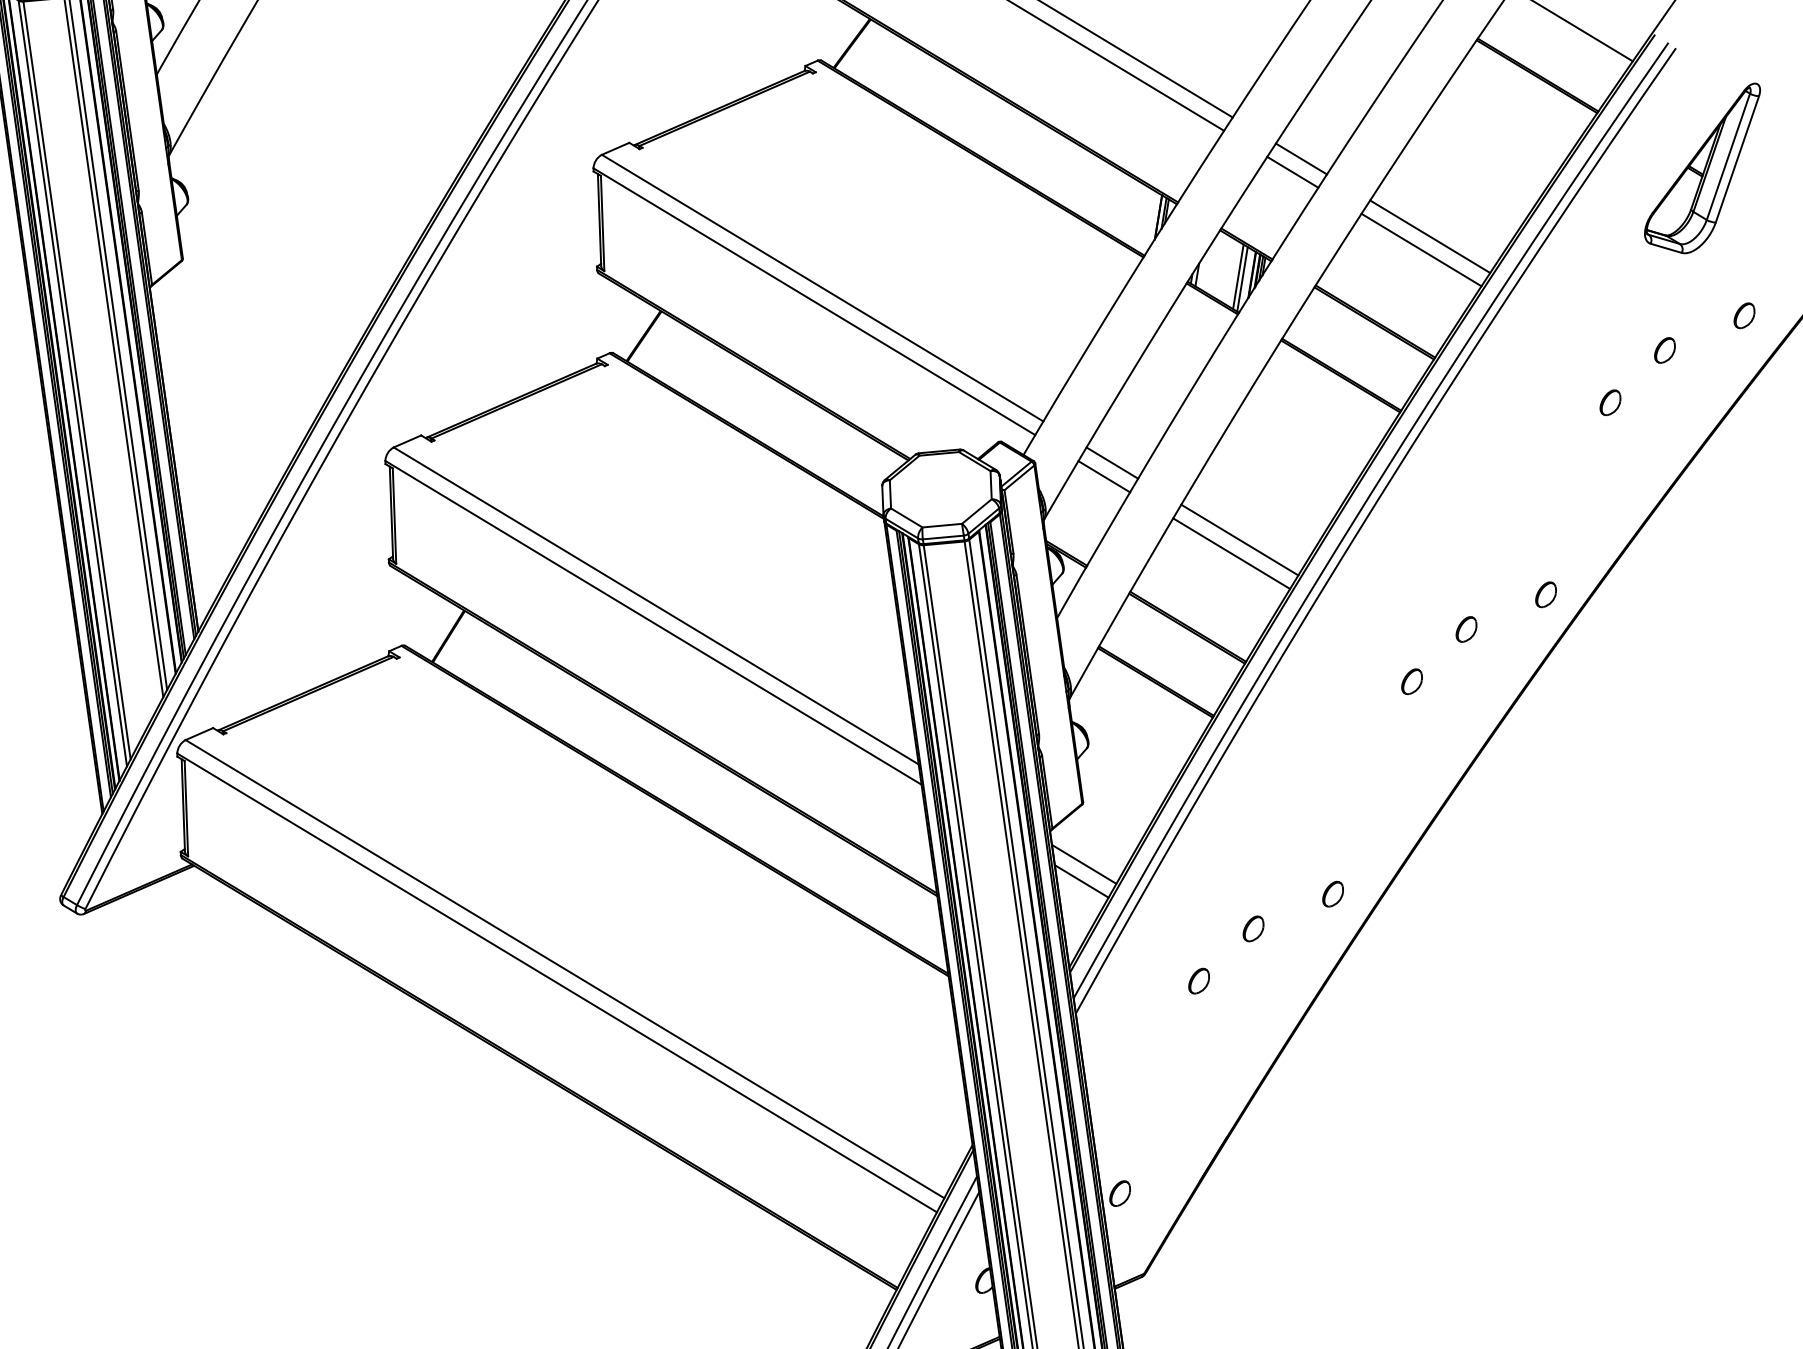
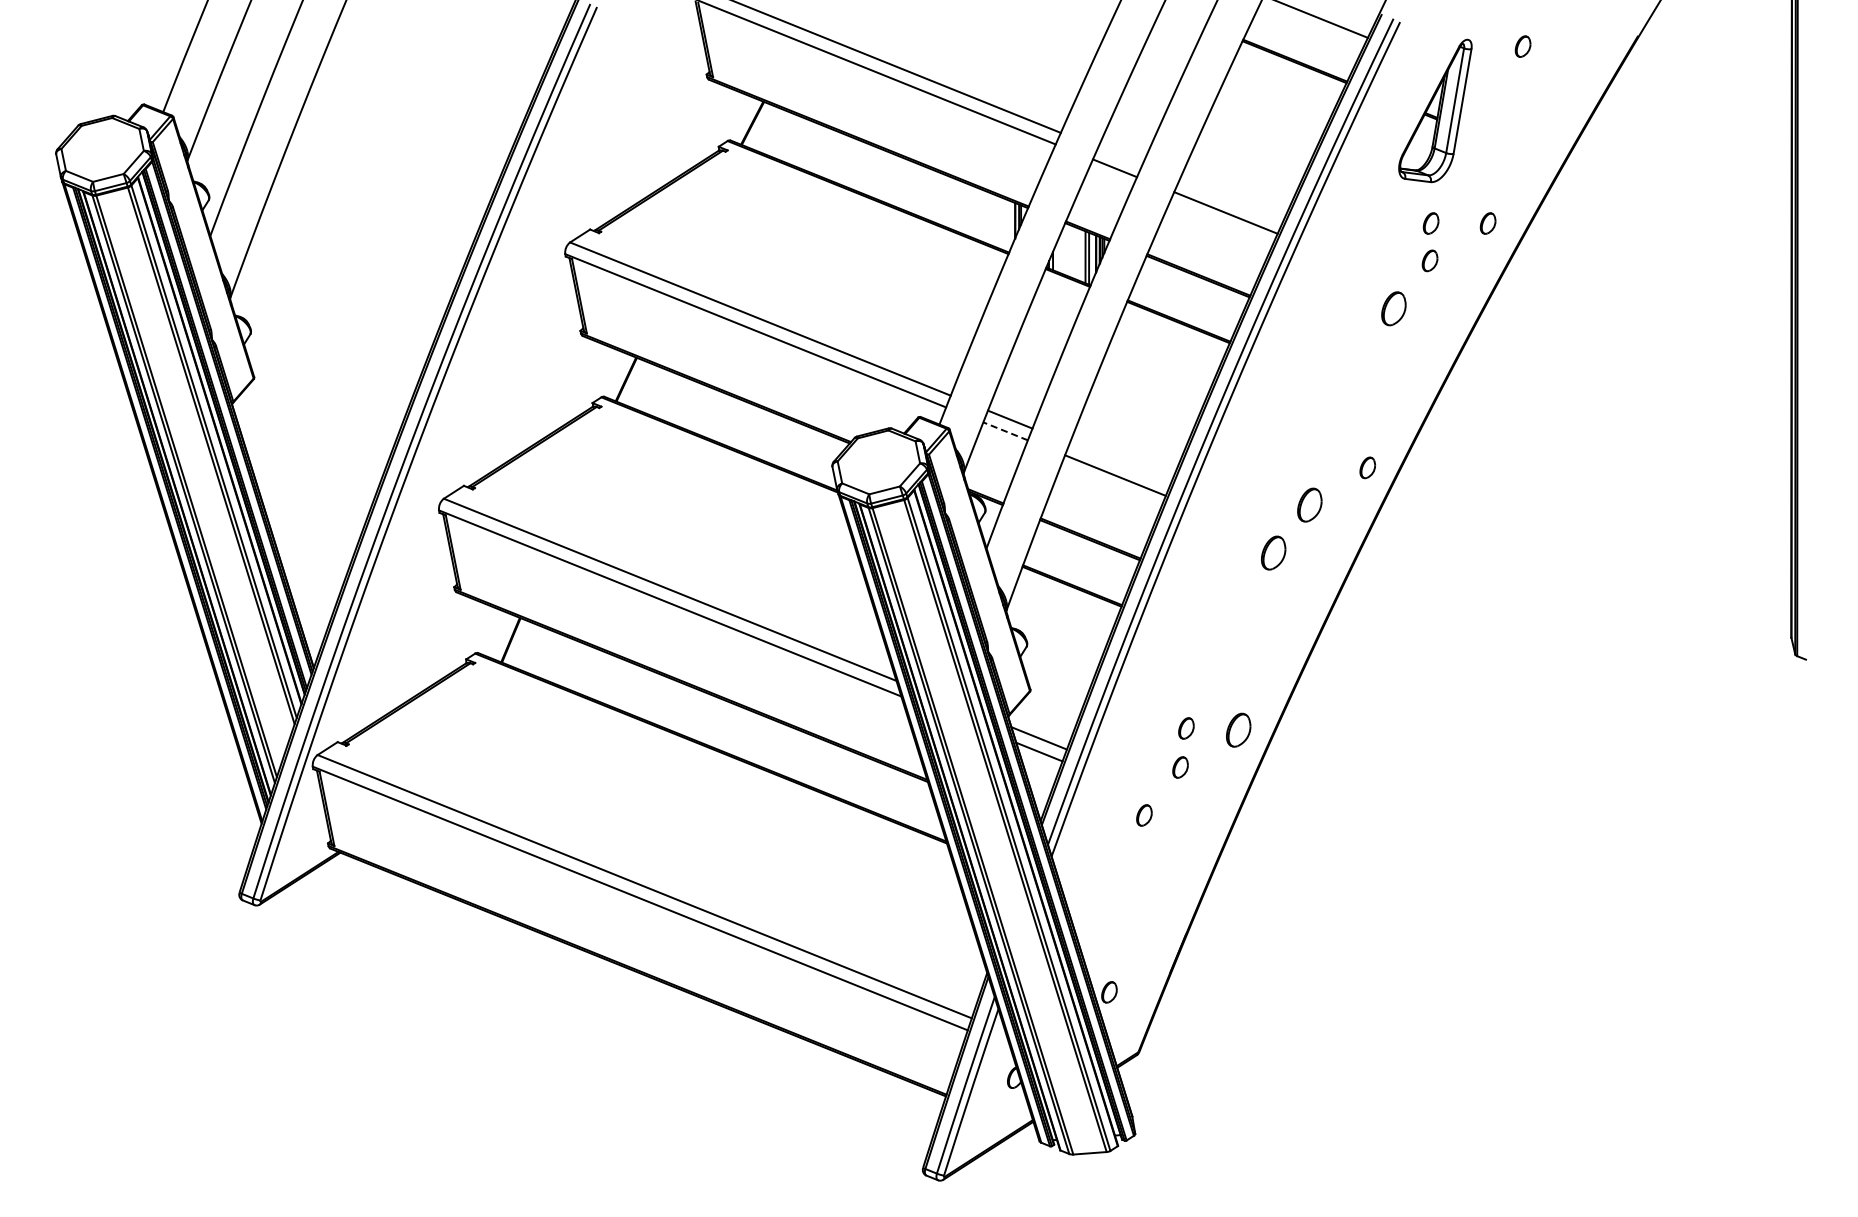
line: (1302, 158) -> (1120, 156), removed
line: (1429, 236) -> (1230, 201), removed
part: (1673, 304) -> (1430, 223), added
part: (1610, 402) -> (1393, 308), size x1.6
line: (1104, 476) -> (1005, 431), solid -> dashed
line: (1239, 539) -> (1119, 463), removed
part: (1466, 629) -> (1309, 505), size x1.6
part: (1412, 682) -> (1273, 553), size x1.6
part: (1268, 881) -> (1186, 728), added
part: (1333, 893) -> (1238, 729), size x1.6

